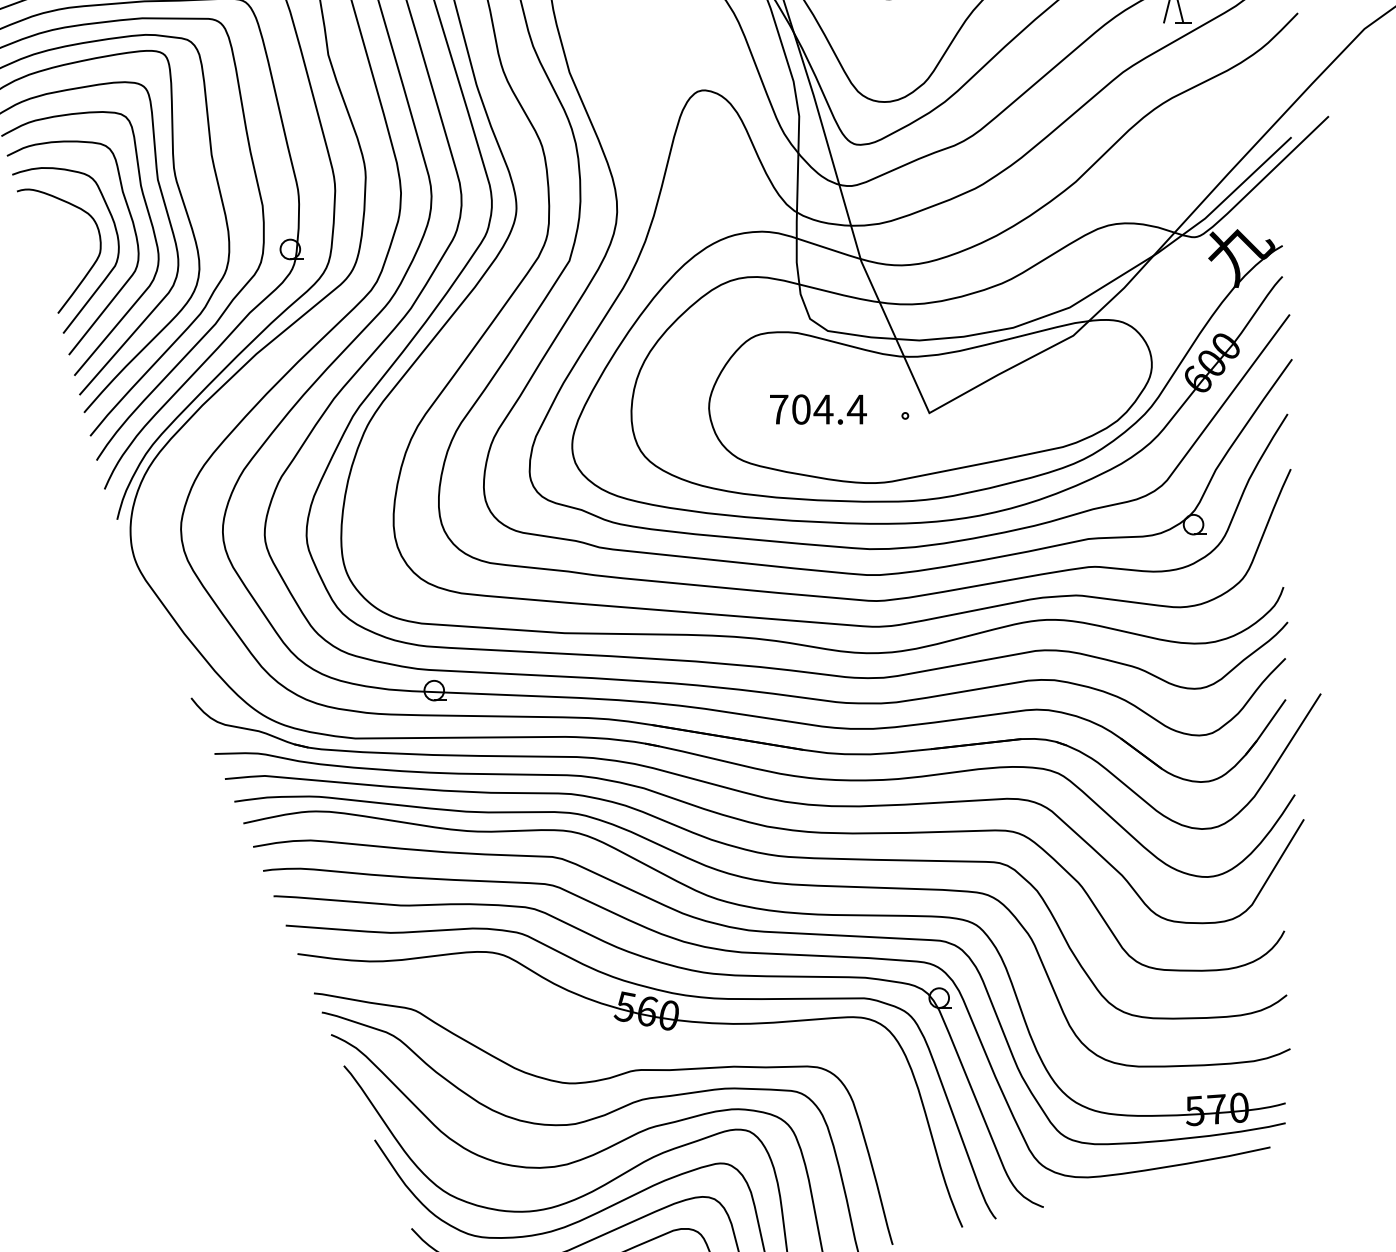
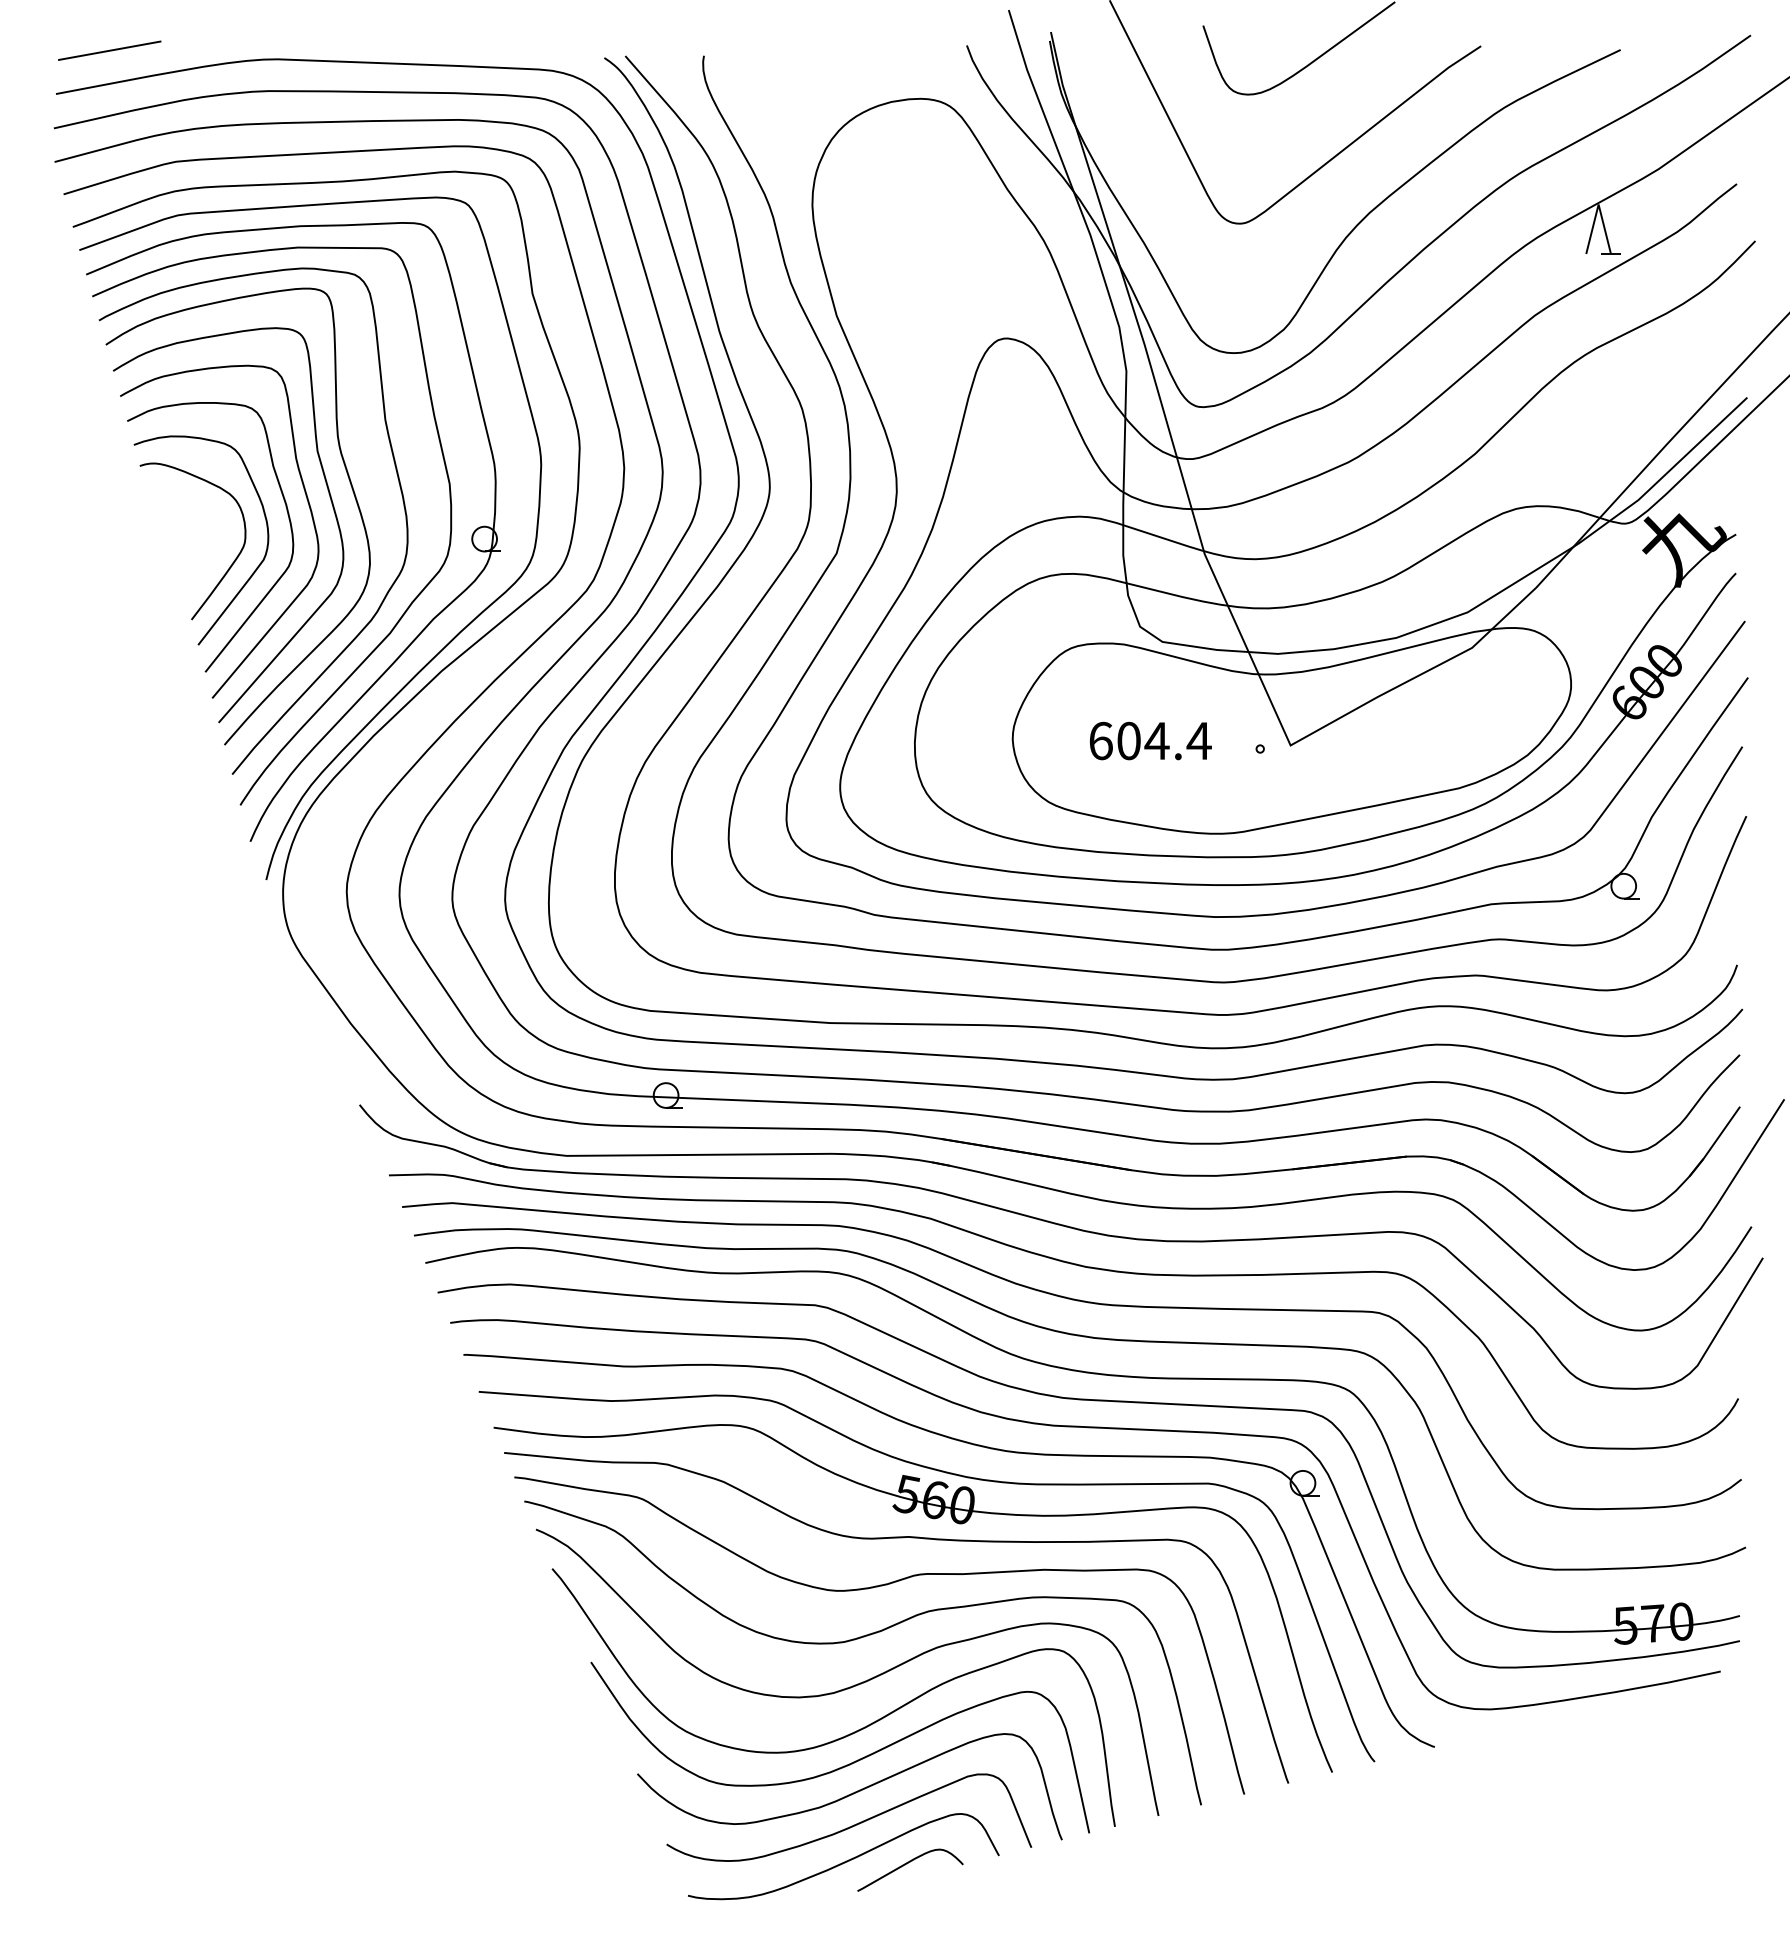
text: (778, 409) -> (1100, 740), 704.4 -> 604.4
curve: (616, 1041) -> (896, 1538), added

